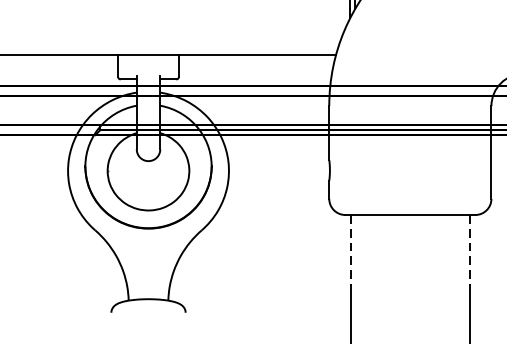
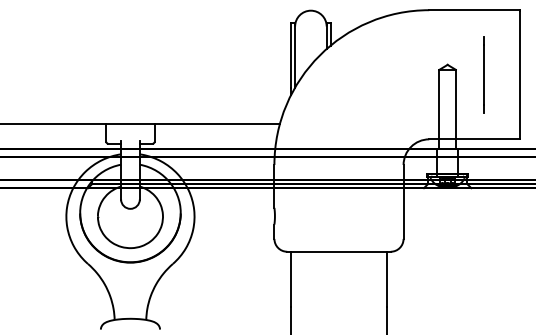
line: (350, 249) -> (291, 279), dashed -> solid
line: (469, 249) -> (386, 279), dashed -> solid

